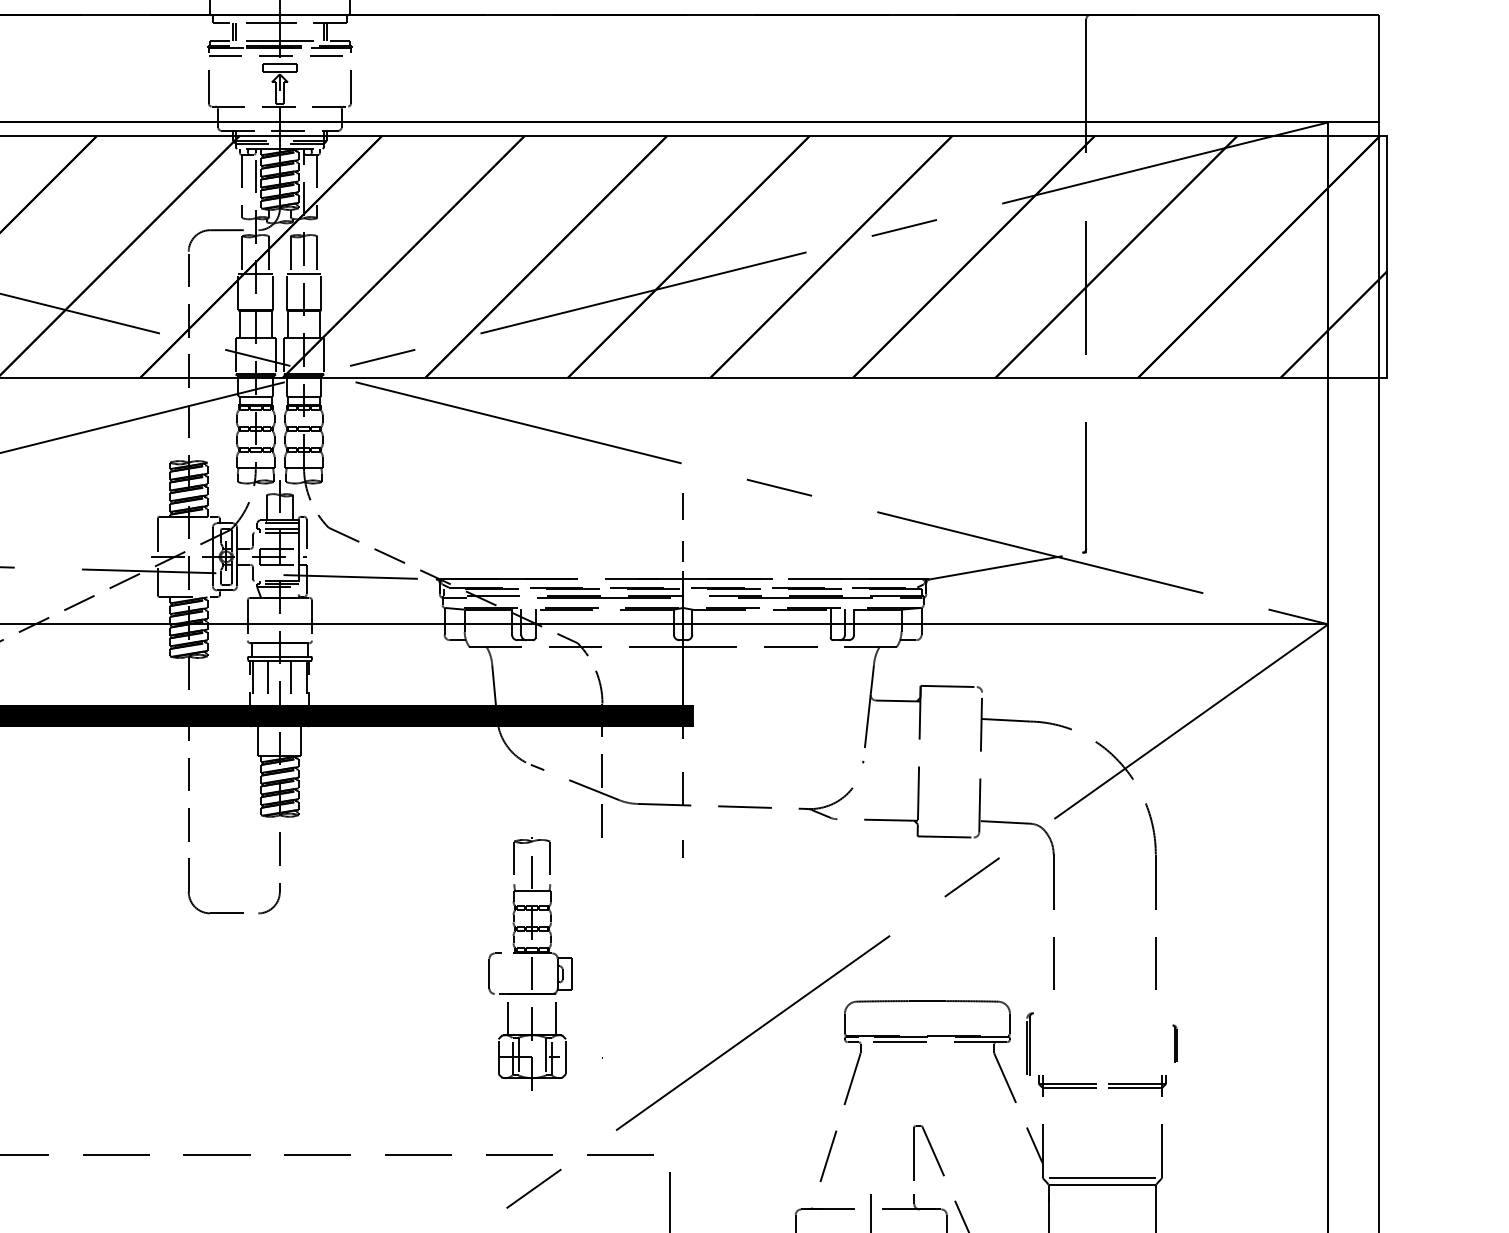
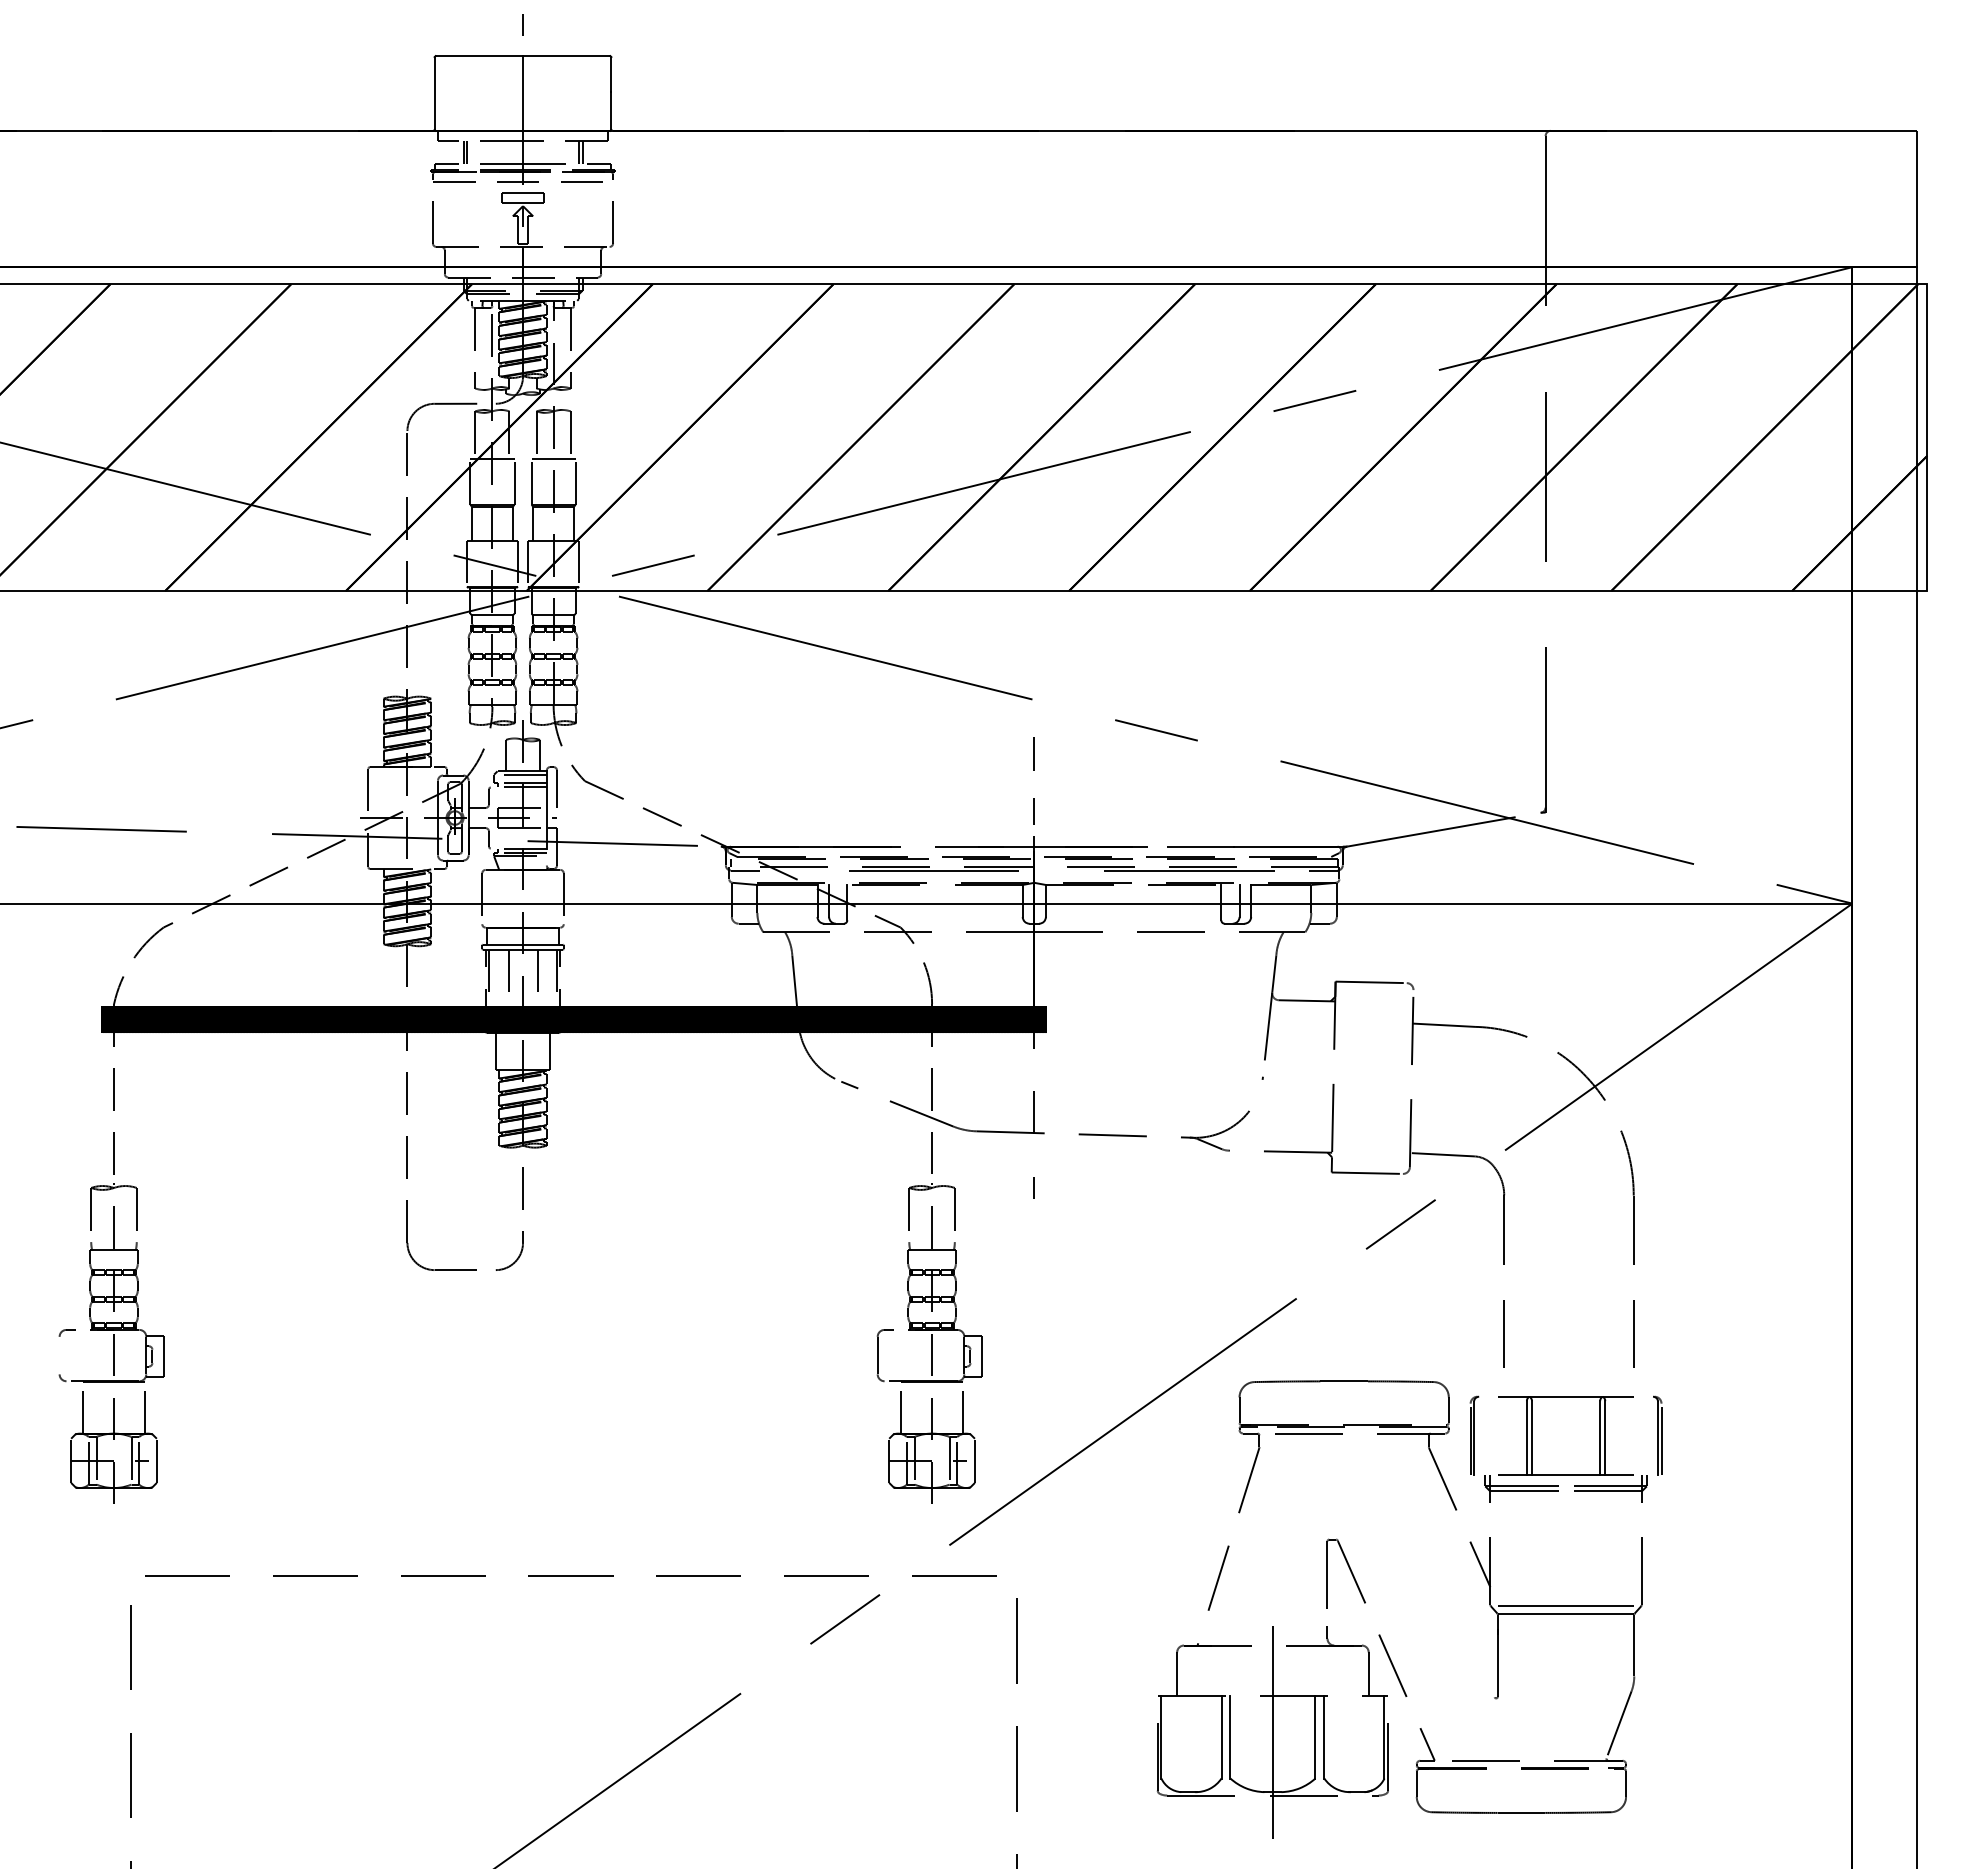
part: (530, 964) -> (929, 1343), moved
part: (1101, 1043) -> (1565, 1435), added
part: (1174, 1043) -> (1657, 1435), size x1.67

